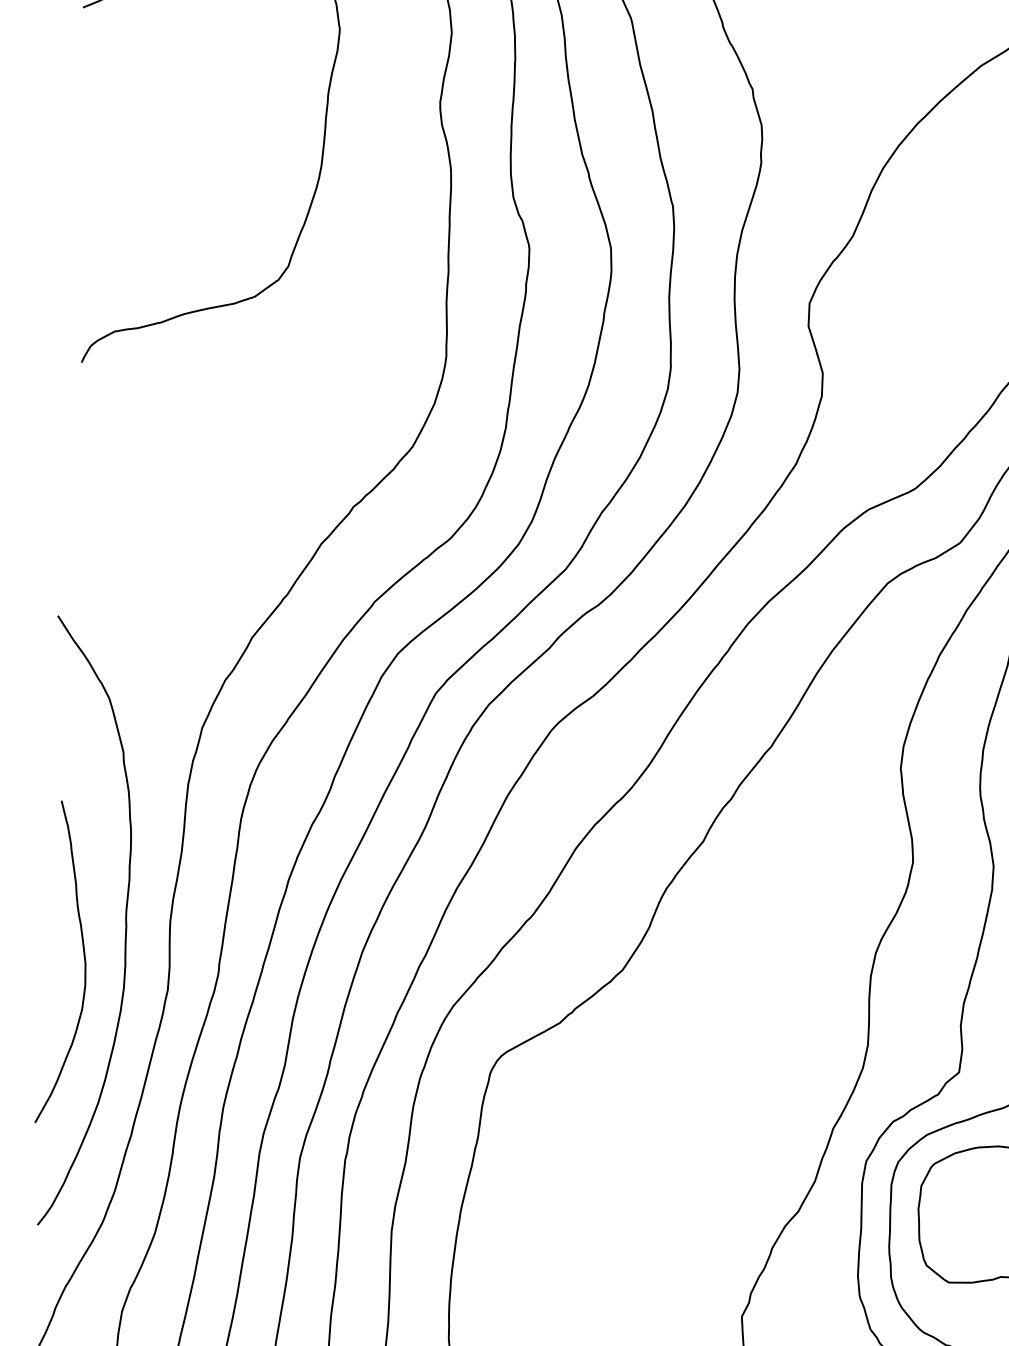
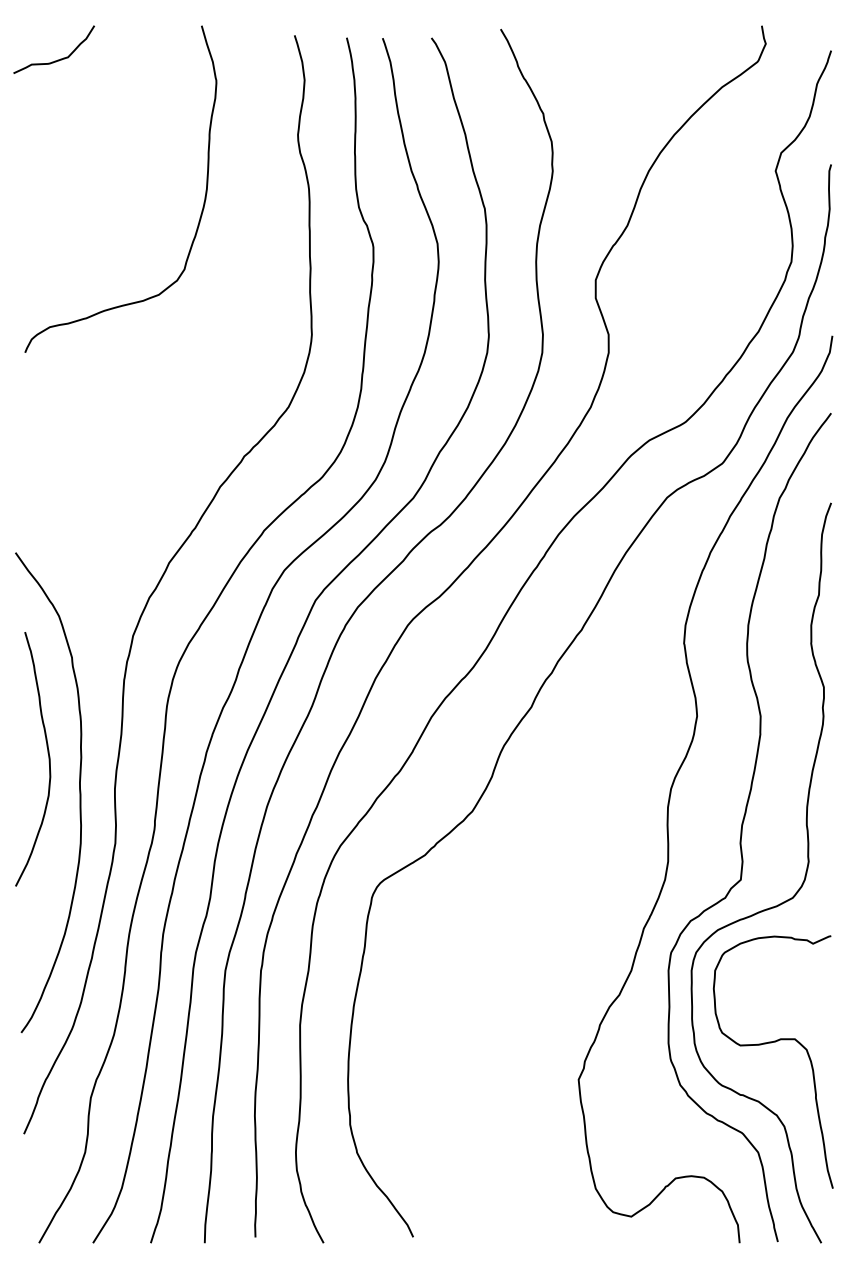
curve: (83, 963) -> (48, 759), moved

